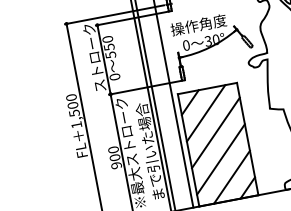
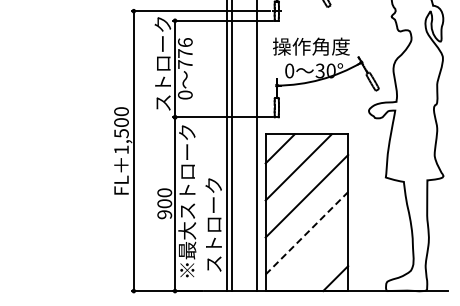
text: (109, 47) -> (185, 53), 550 -> 776
text: (150, 151) -> (213, 204), まで引いた場合 -> ストローク
line: (221, 158) -> (307, 232), solid -> dashed
line: (232, 177) -> (317, 260), removed

